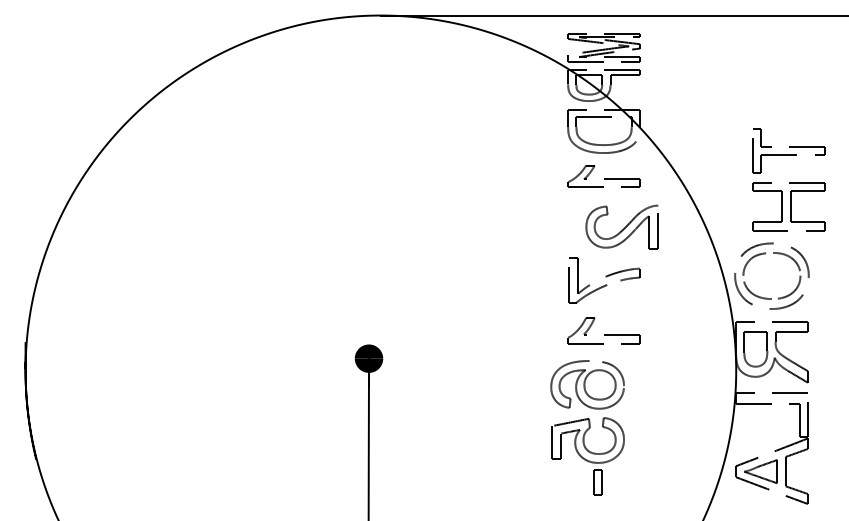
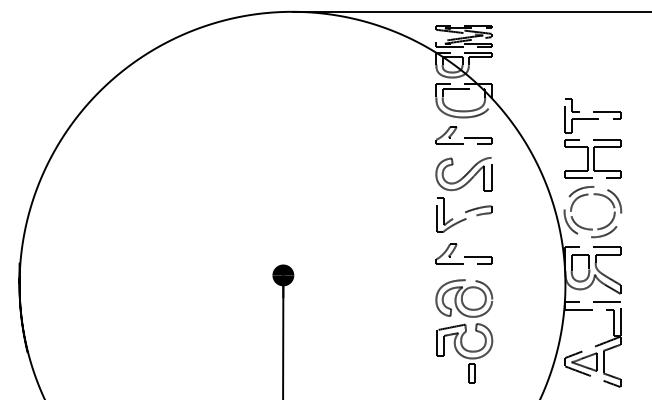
part: (788, 180) -> (592, 138), moved
part: (621, 227) -> (463, 174), moved
part: (587, 427) -> (464, 331), moved

